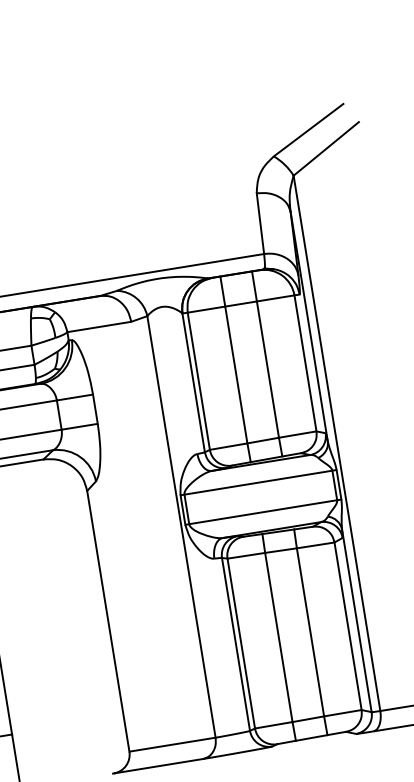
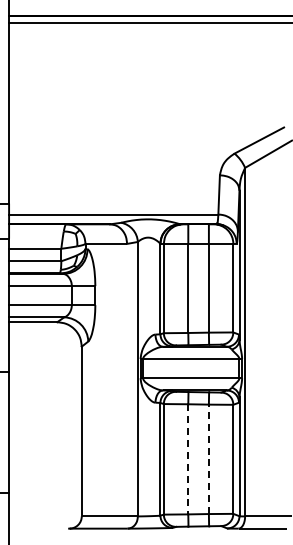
line: (309, 632) -> (208, 459), solid -> dashed
line: (279, 637) -> (188, 459), solid -> dashed

